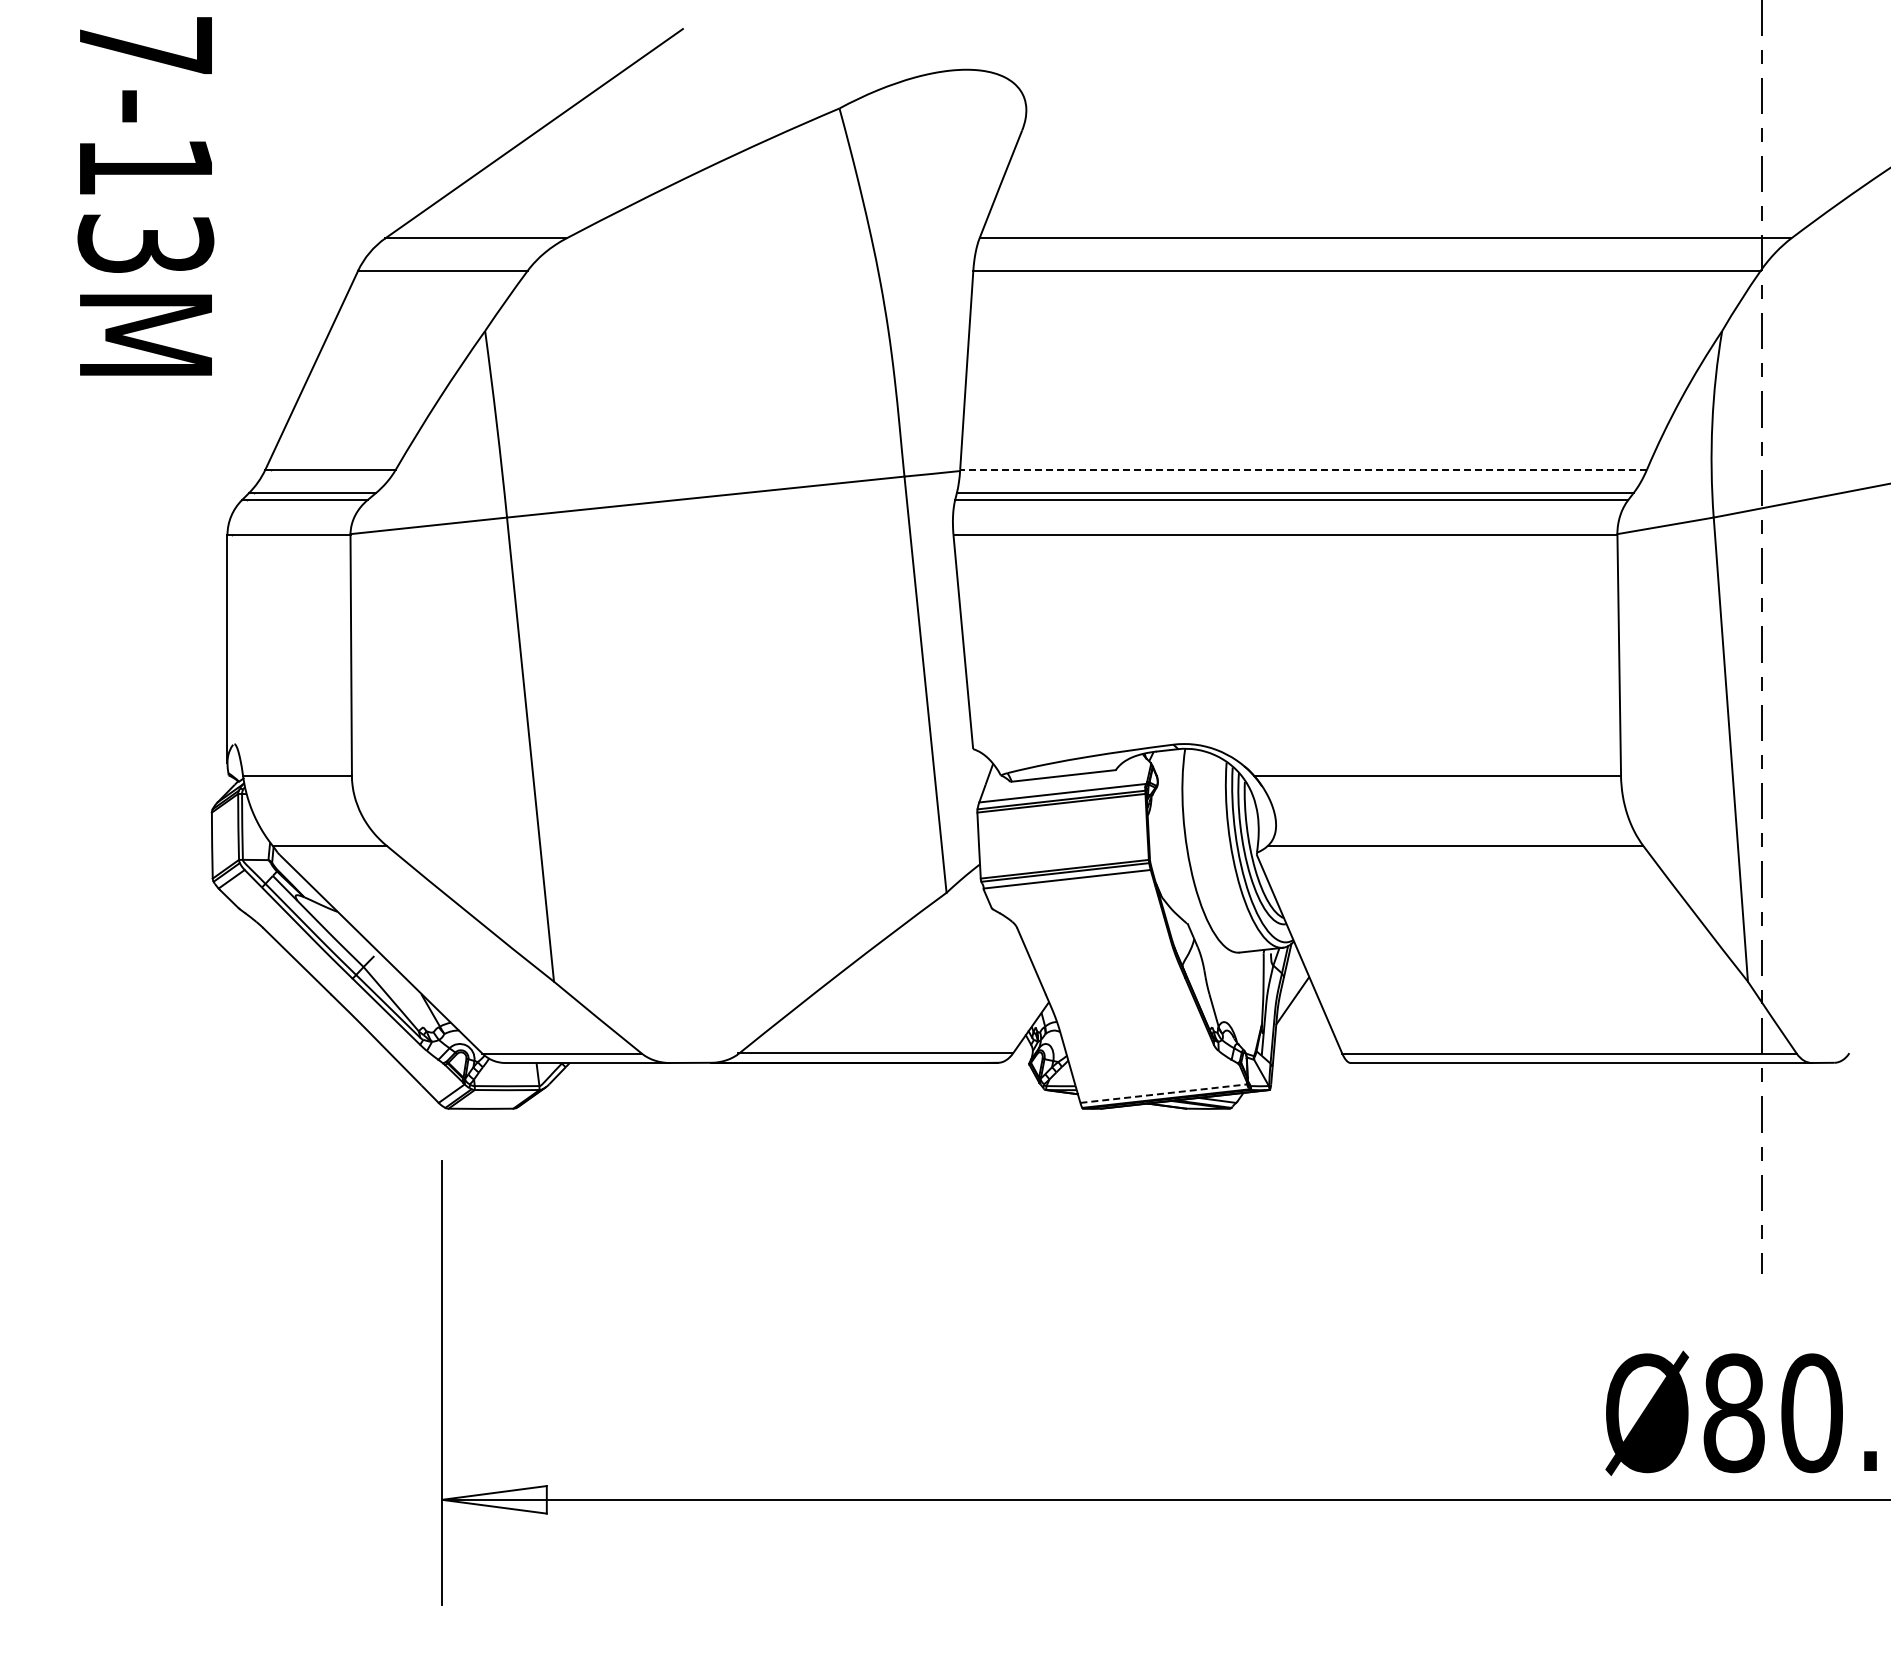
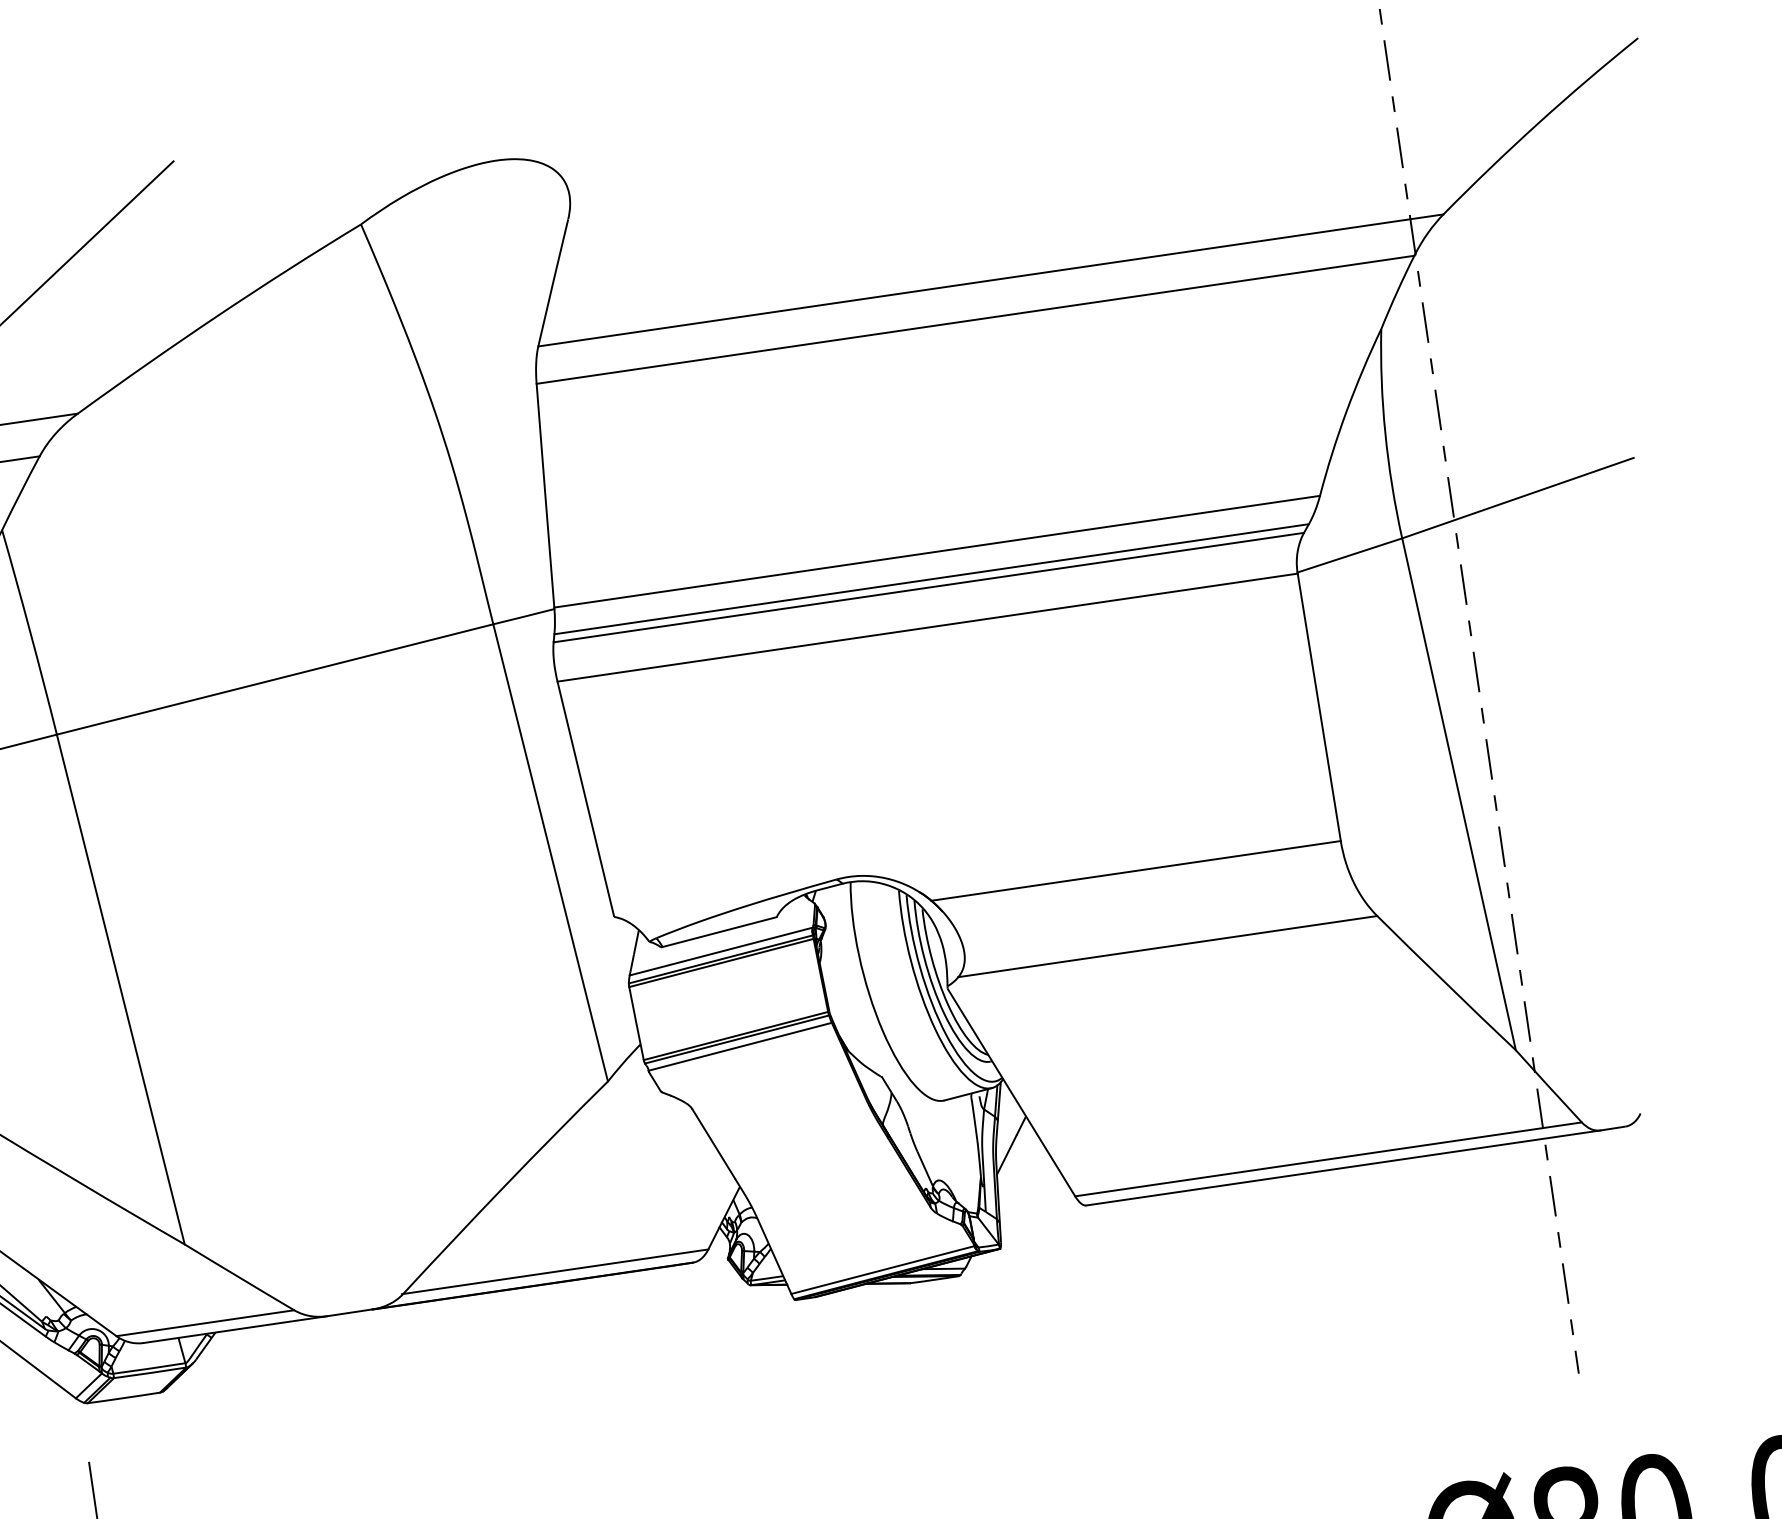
line: (1303, 469) -> (937, 551), dashed -> solid
line: (1164, 1093) -> (883, 1269), dashed -> solid

